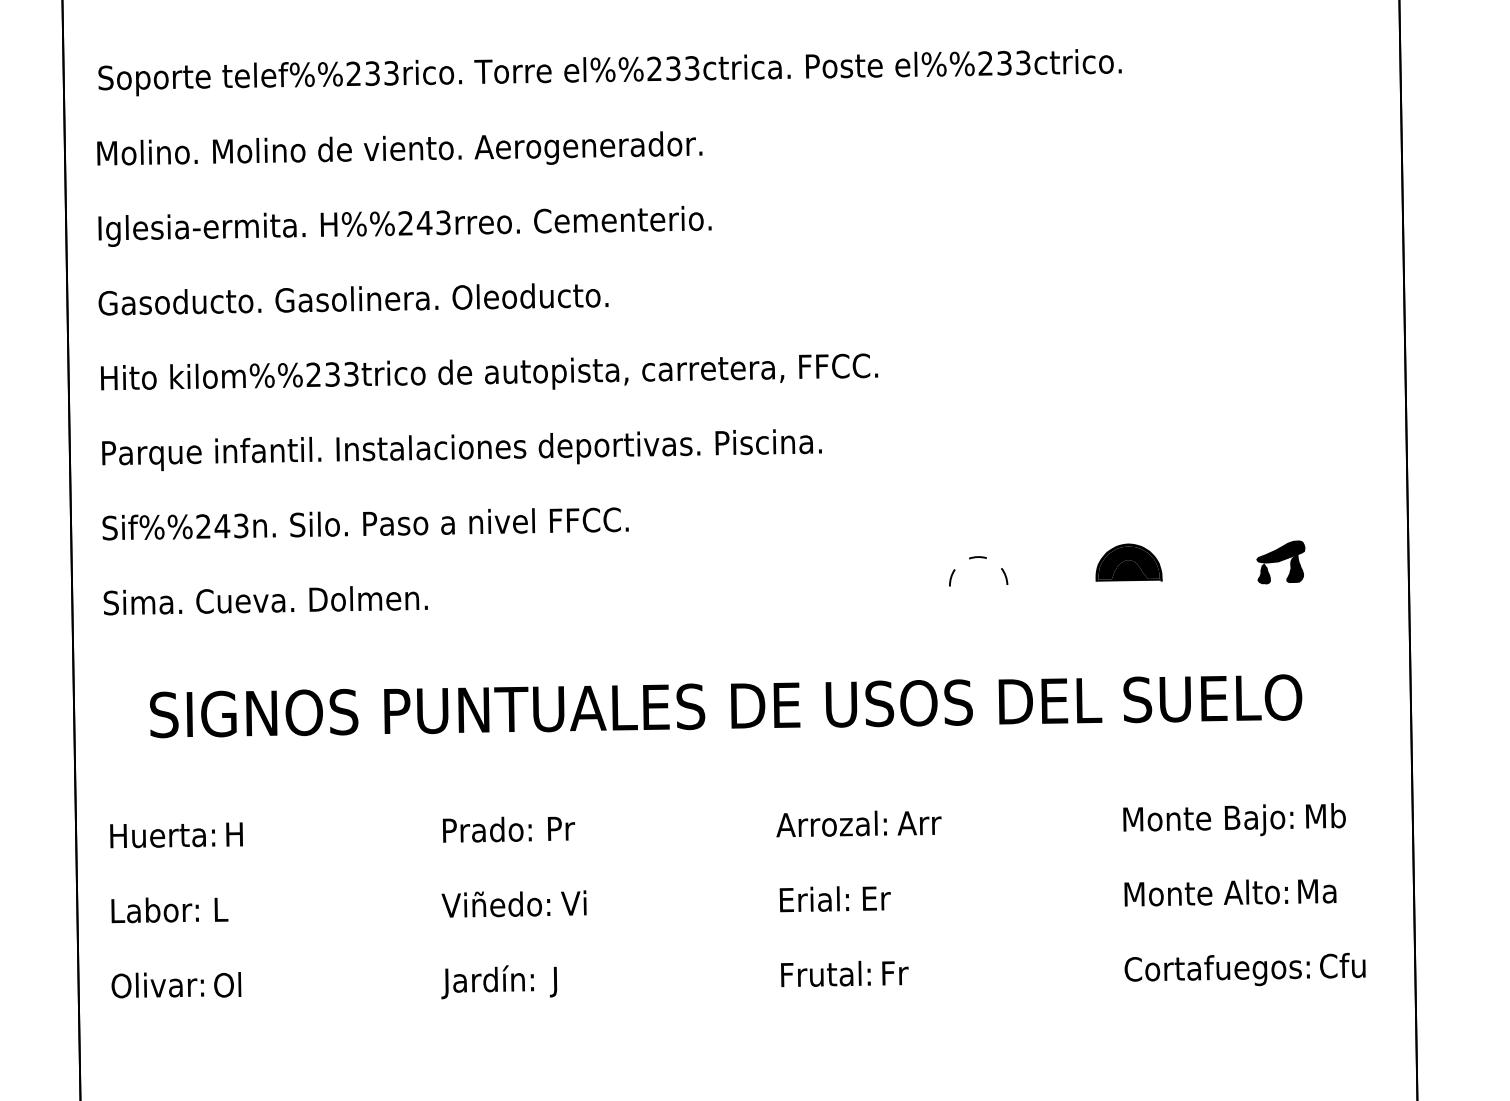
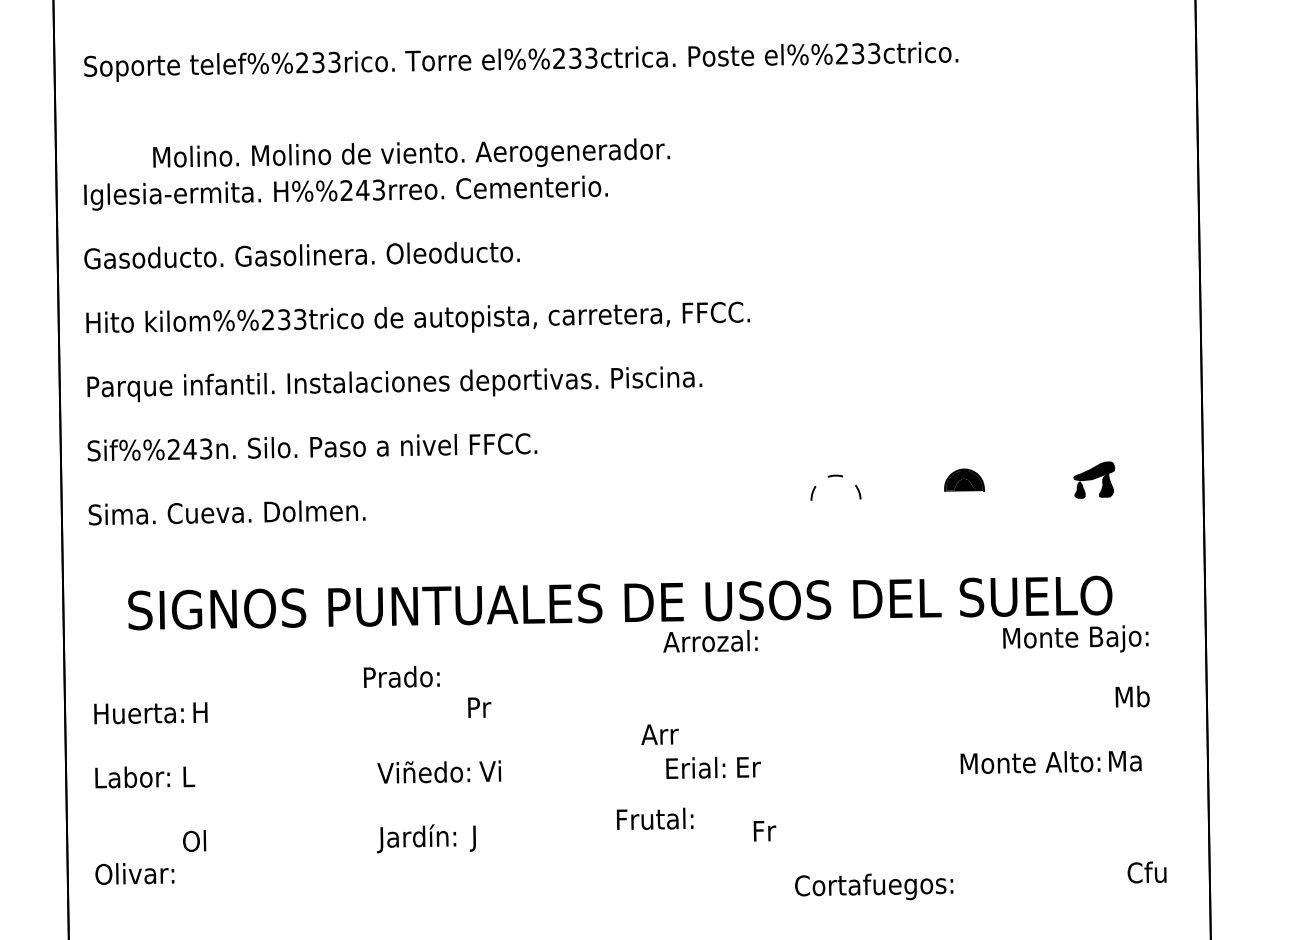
text: (399, 148) -> (411, 153), moved
part: (1128, 562) -> (964, 480), size x0.7
text: (1208, 820) -> (1075, 639), moved
text: (831, 823) -> (710, 640), moved
text: (919, 823) -> (659, 734), moved
text: (486, 829) -> (401, 676), moved
text: (1342, 965) -> (1146, 872), moved
text: (1216, 970) -> (873, 886), moved
text: (825, 973) -> (654, 818), moved
text: (157, 985) -> (134, 874), moved

